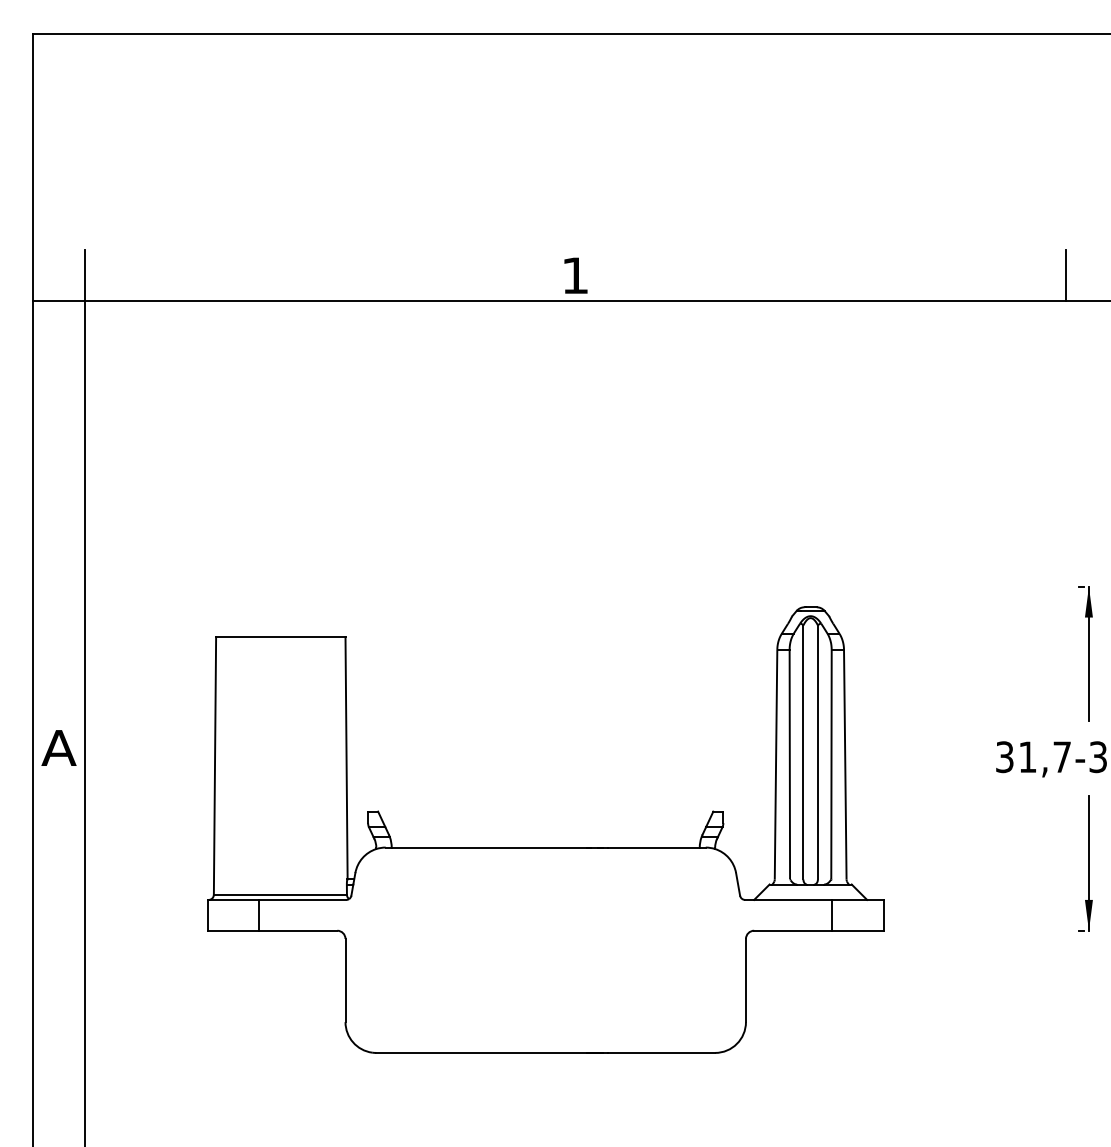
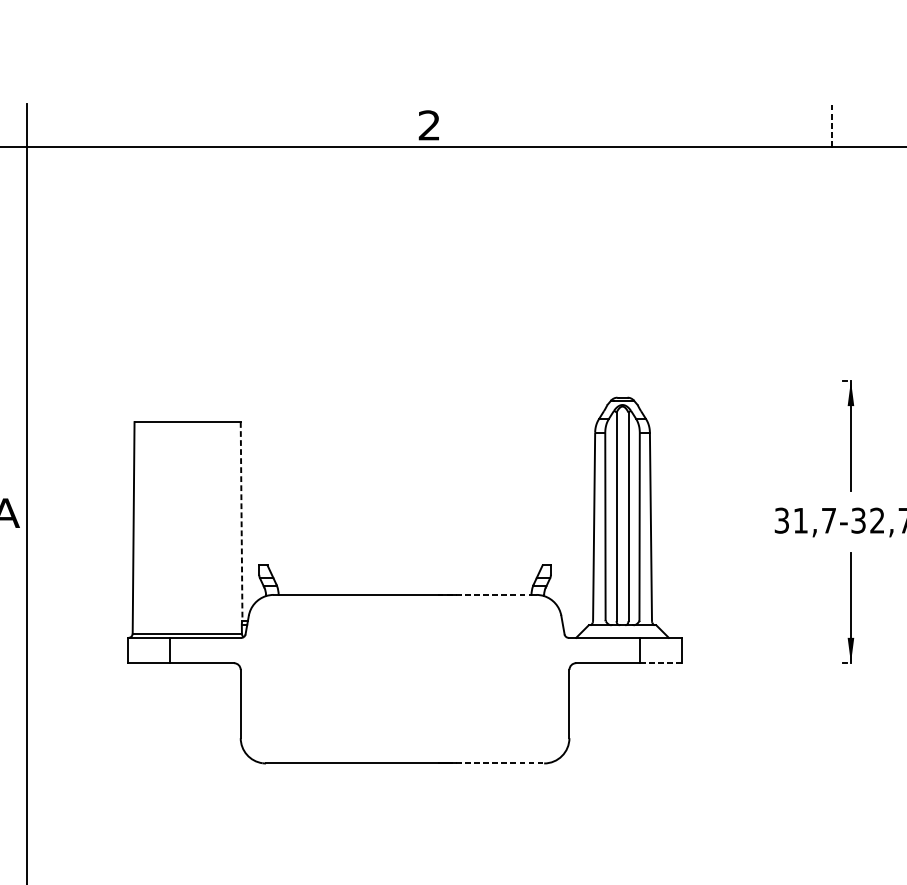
text: (574, 275) -> (428, 125), 1 -> 2
line: (1066, 275) -> (832, 125), solid -> dashed
line: (346, 758) -> (241, 521), solid -> dashed
line: (653, 847) -> (493, 594), solid -> dashed
line: (857, 930) -> (660, 662), solid -> dashed
line: (661, 1052) -> (500, 763), solid -> dashed

